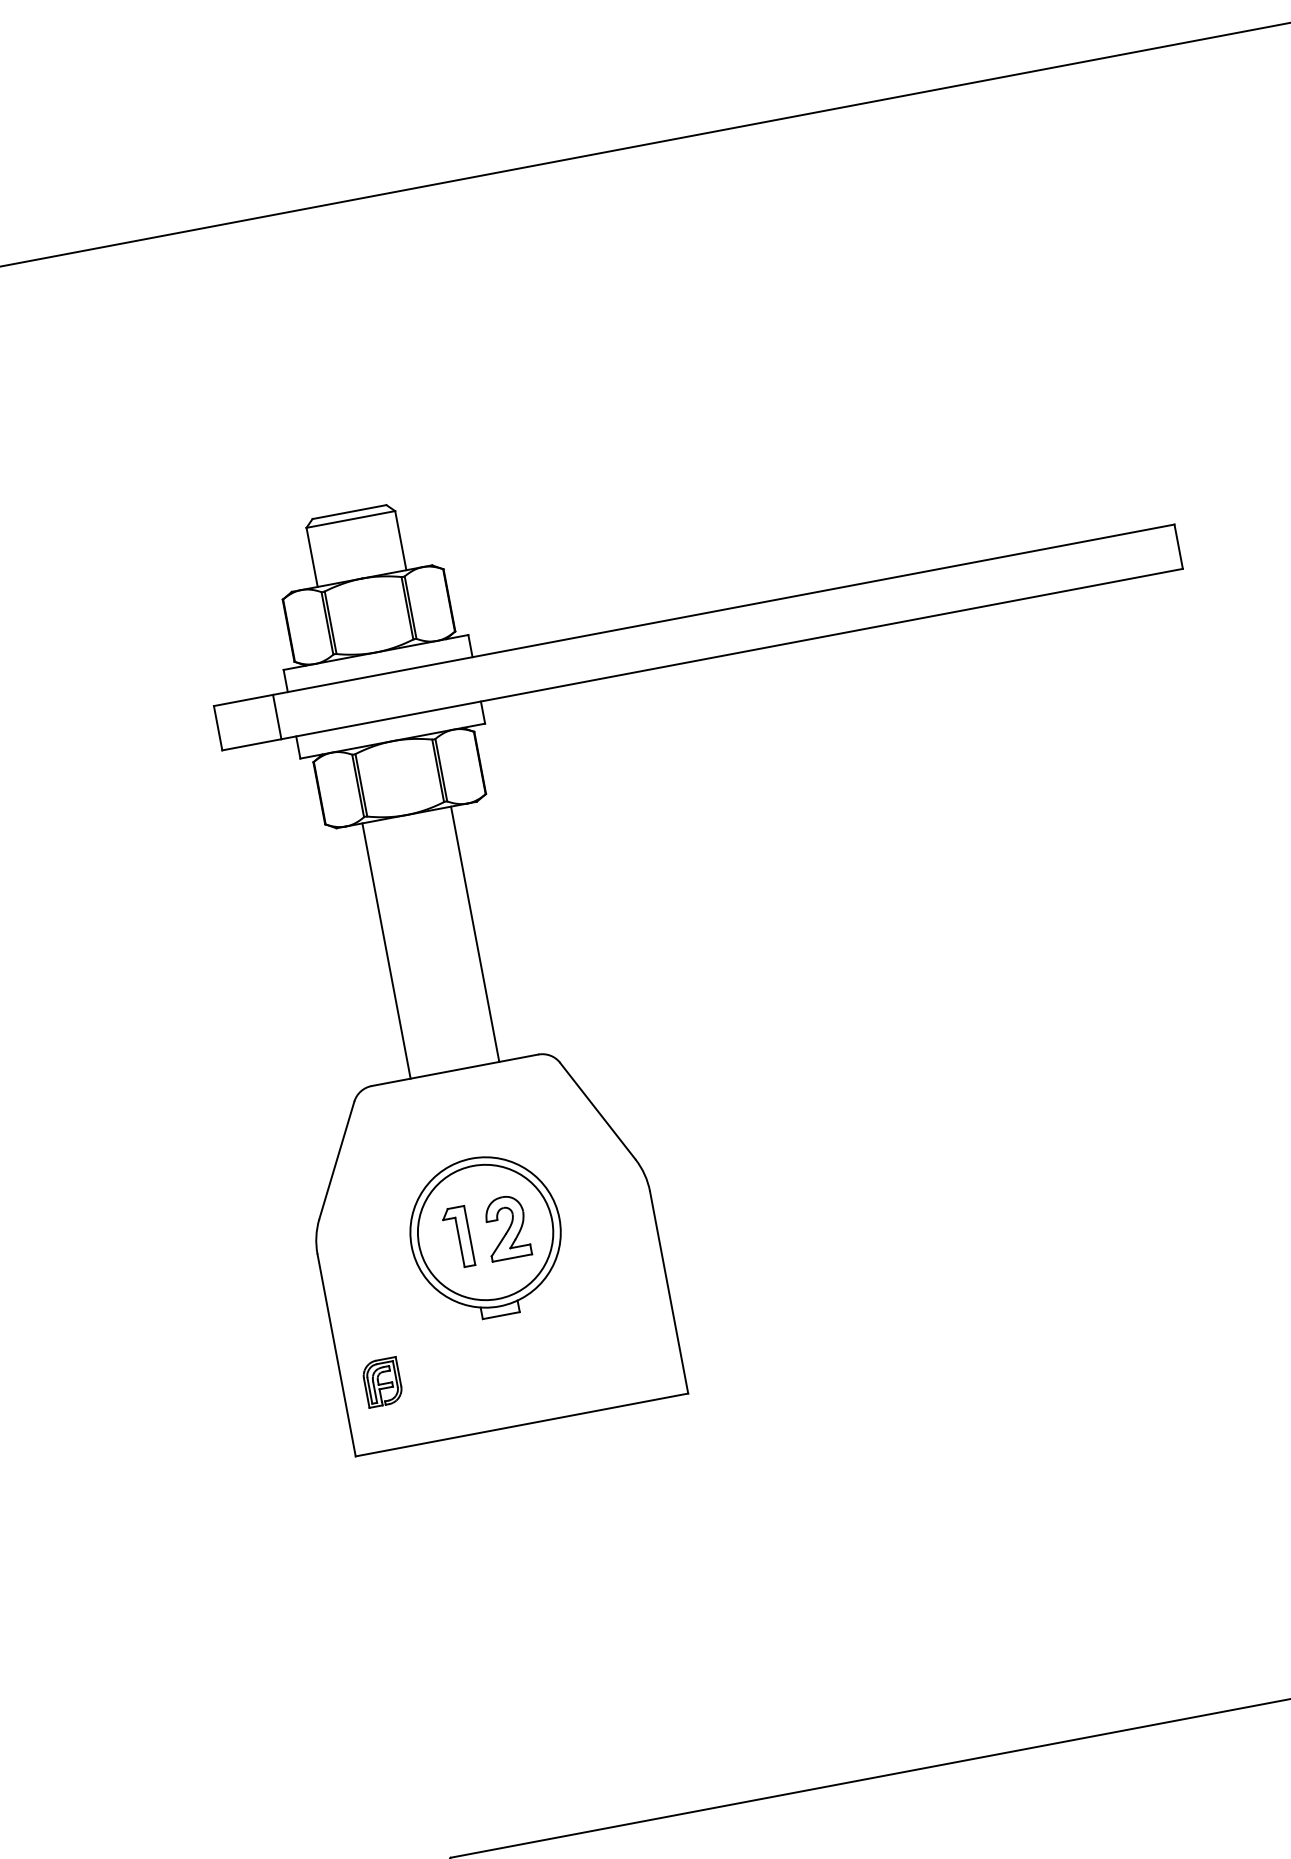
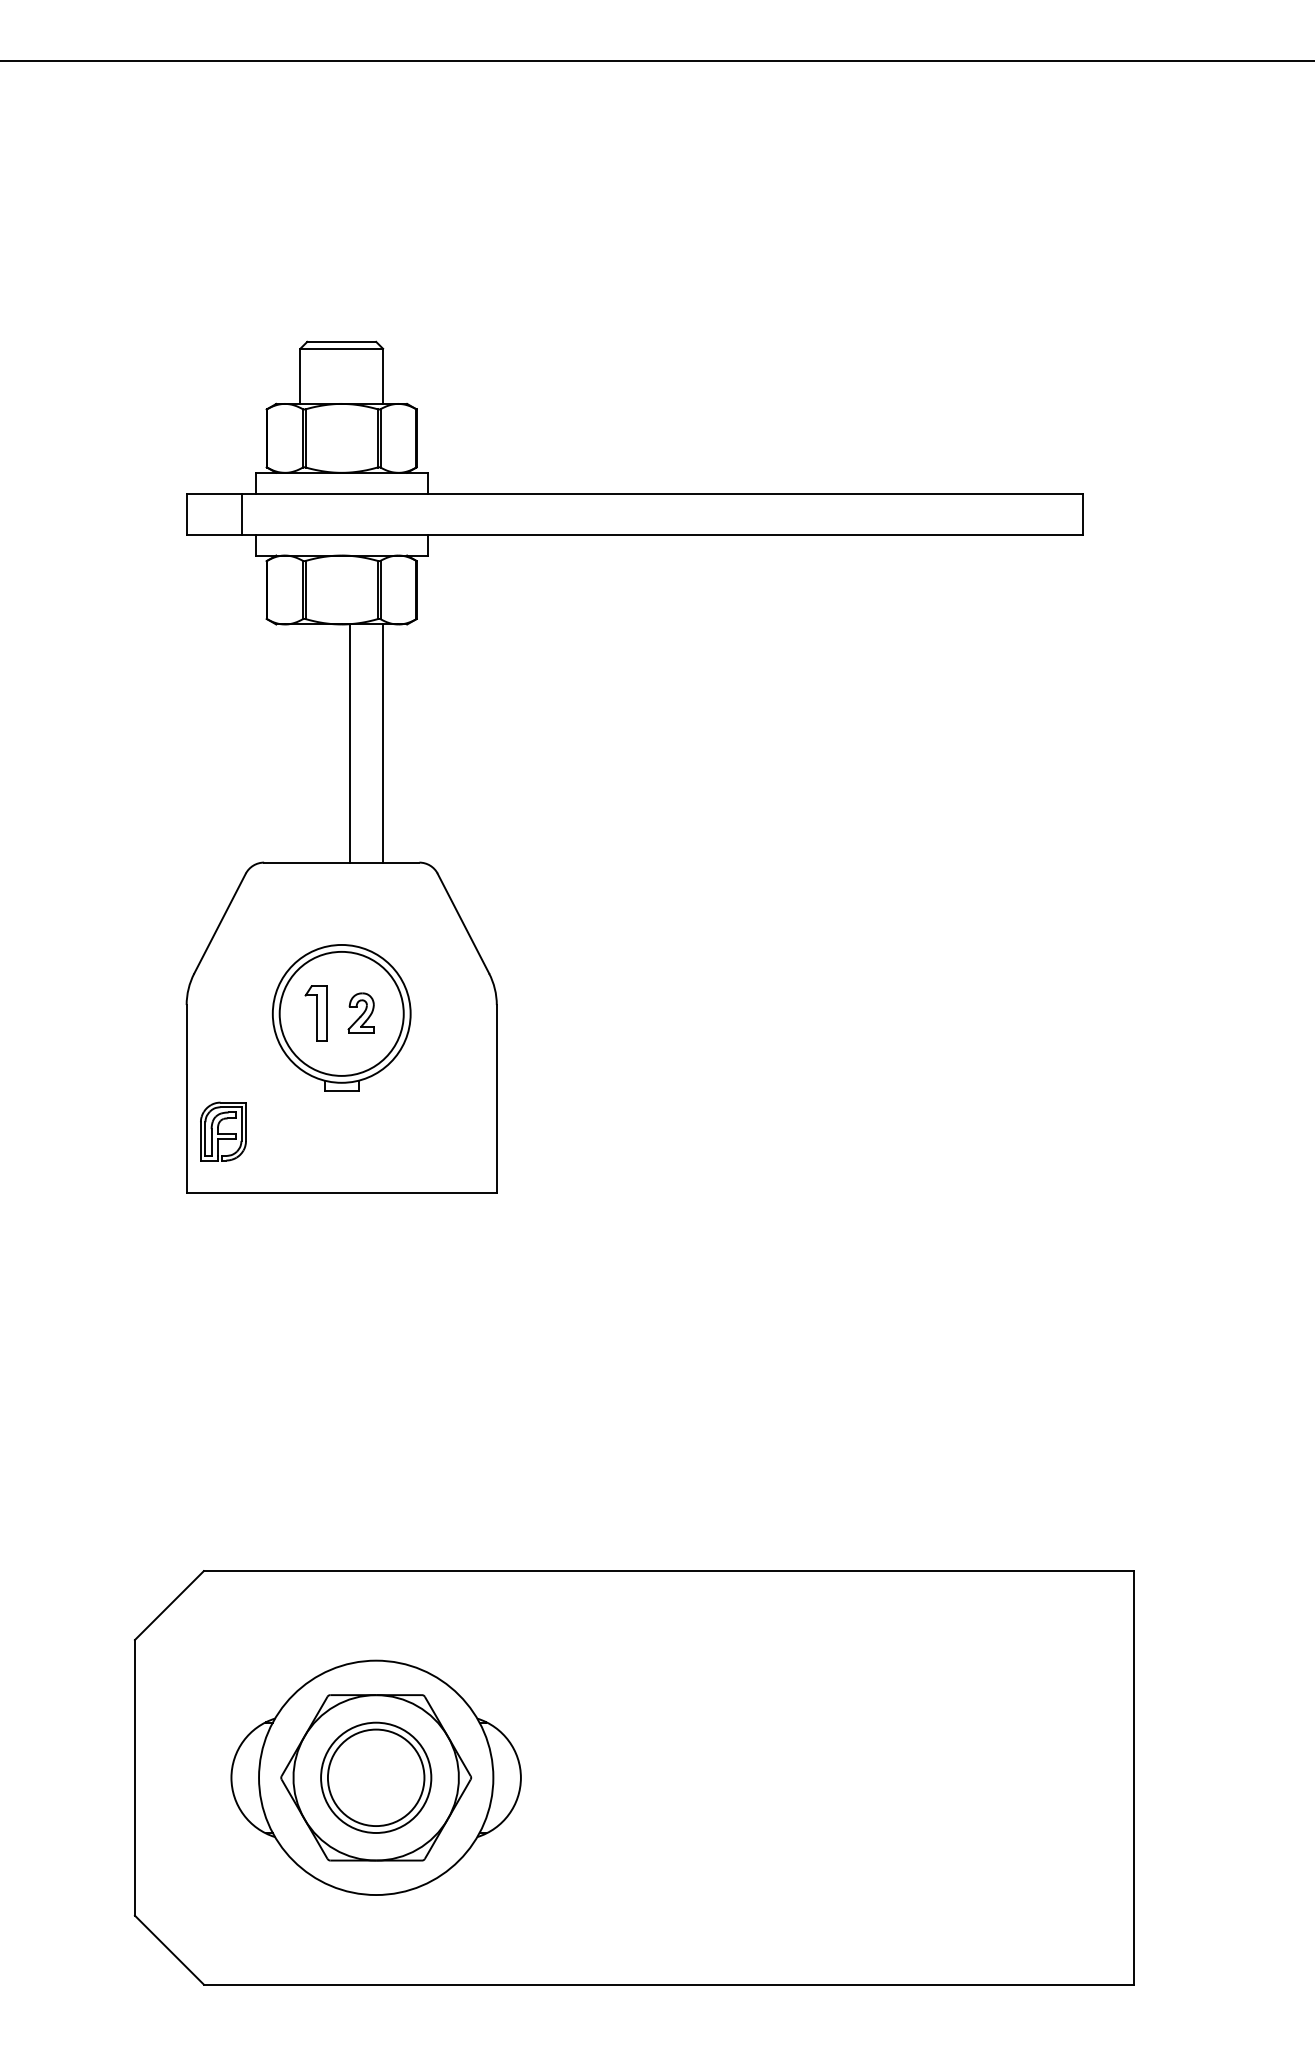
line: (386, 950) -> (350, 743), moved
part: (506, 1226) -> (361, 1012), size x0.7
part: (382, 1381) -> (223, 1130), size x1.4

